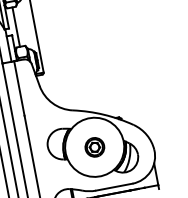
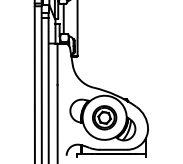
part: (94, 146) -> (104, 117), size x1.67

